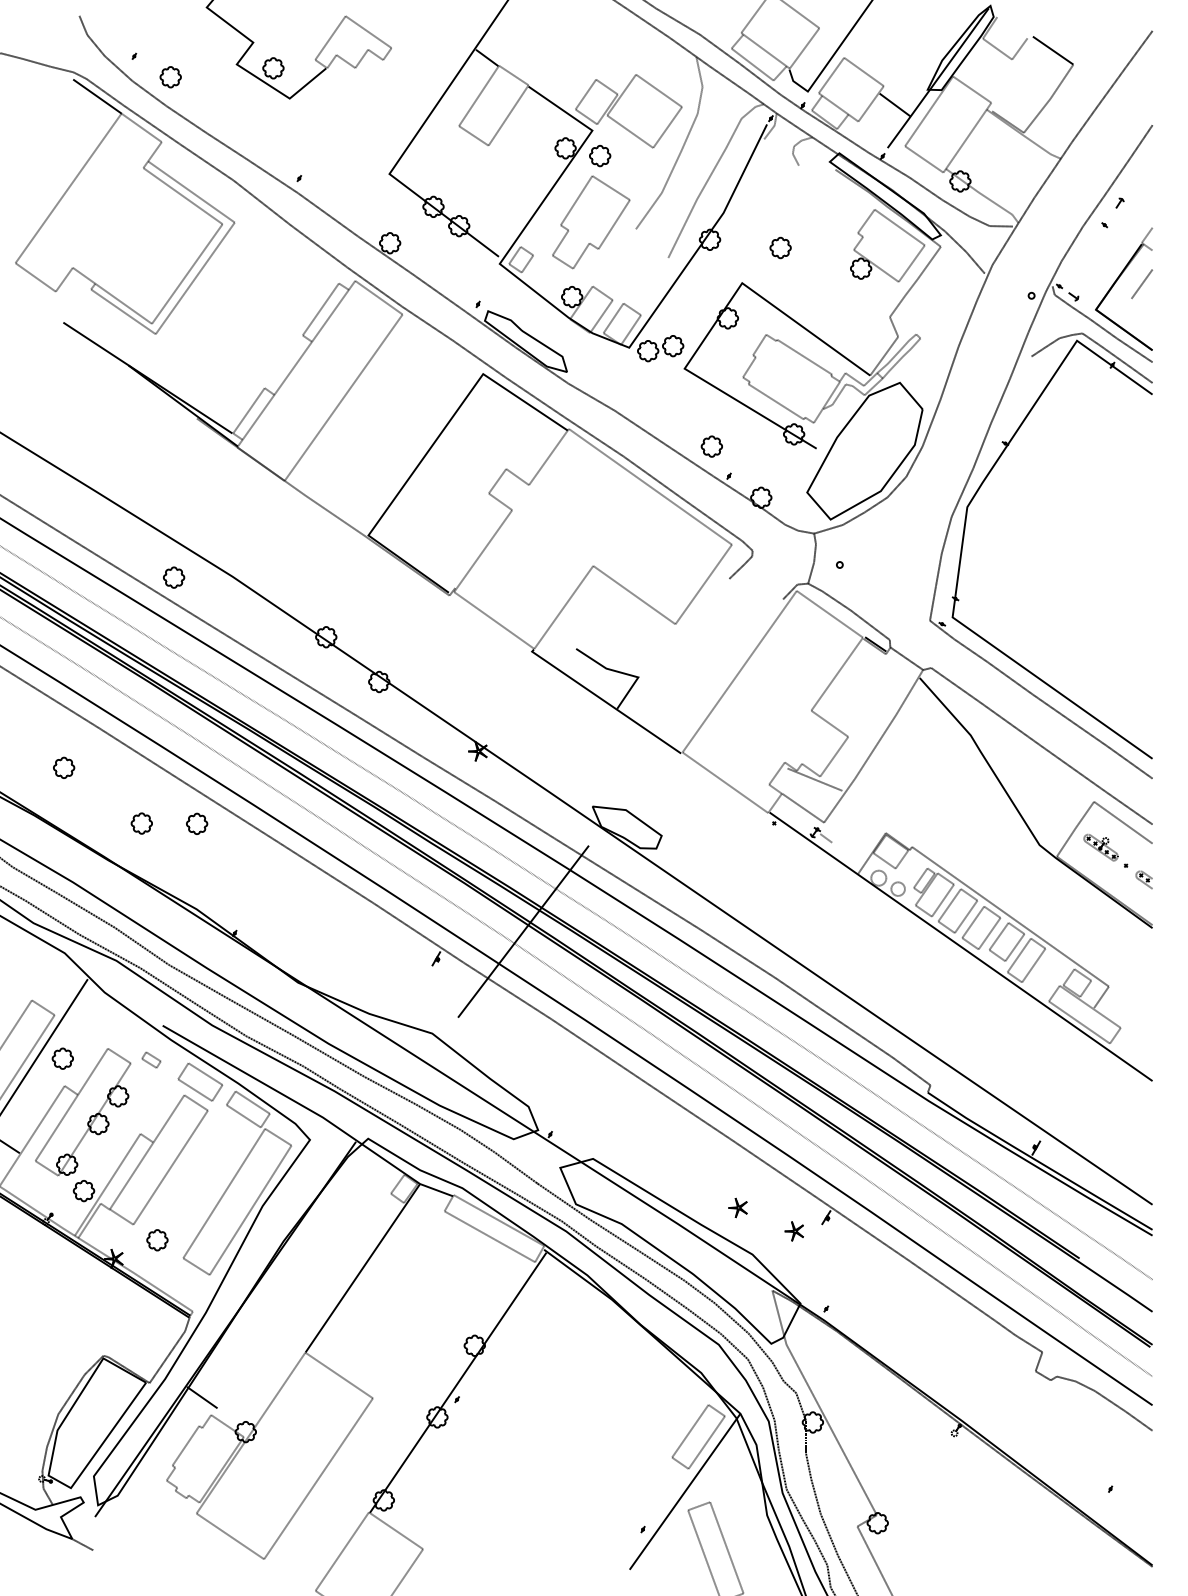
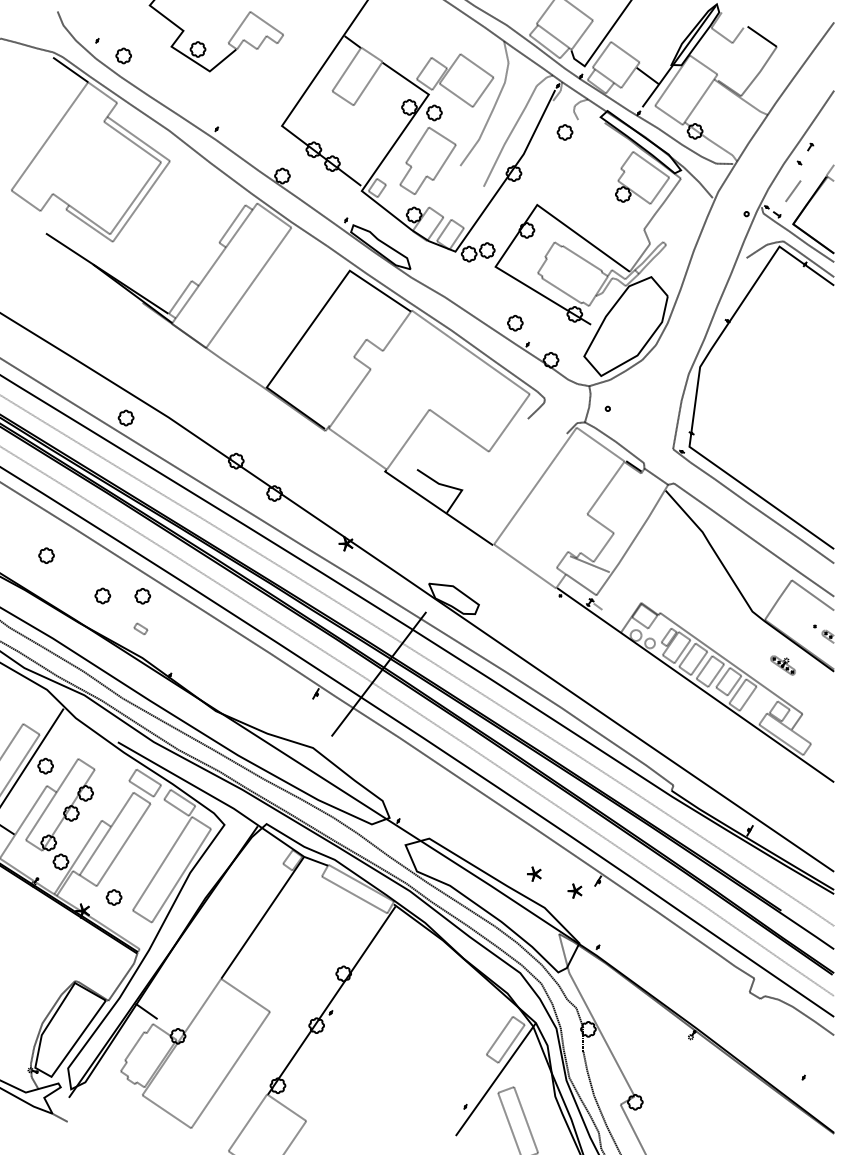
part: (780, 247) -> (564, 132), moved
line: (1141, 283) -> (792, 190), moved
part: (1100, 847) -> (782, 665), moved
part: (151, 1059) -> (140, 628), moved

